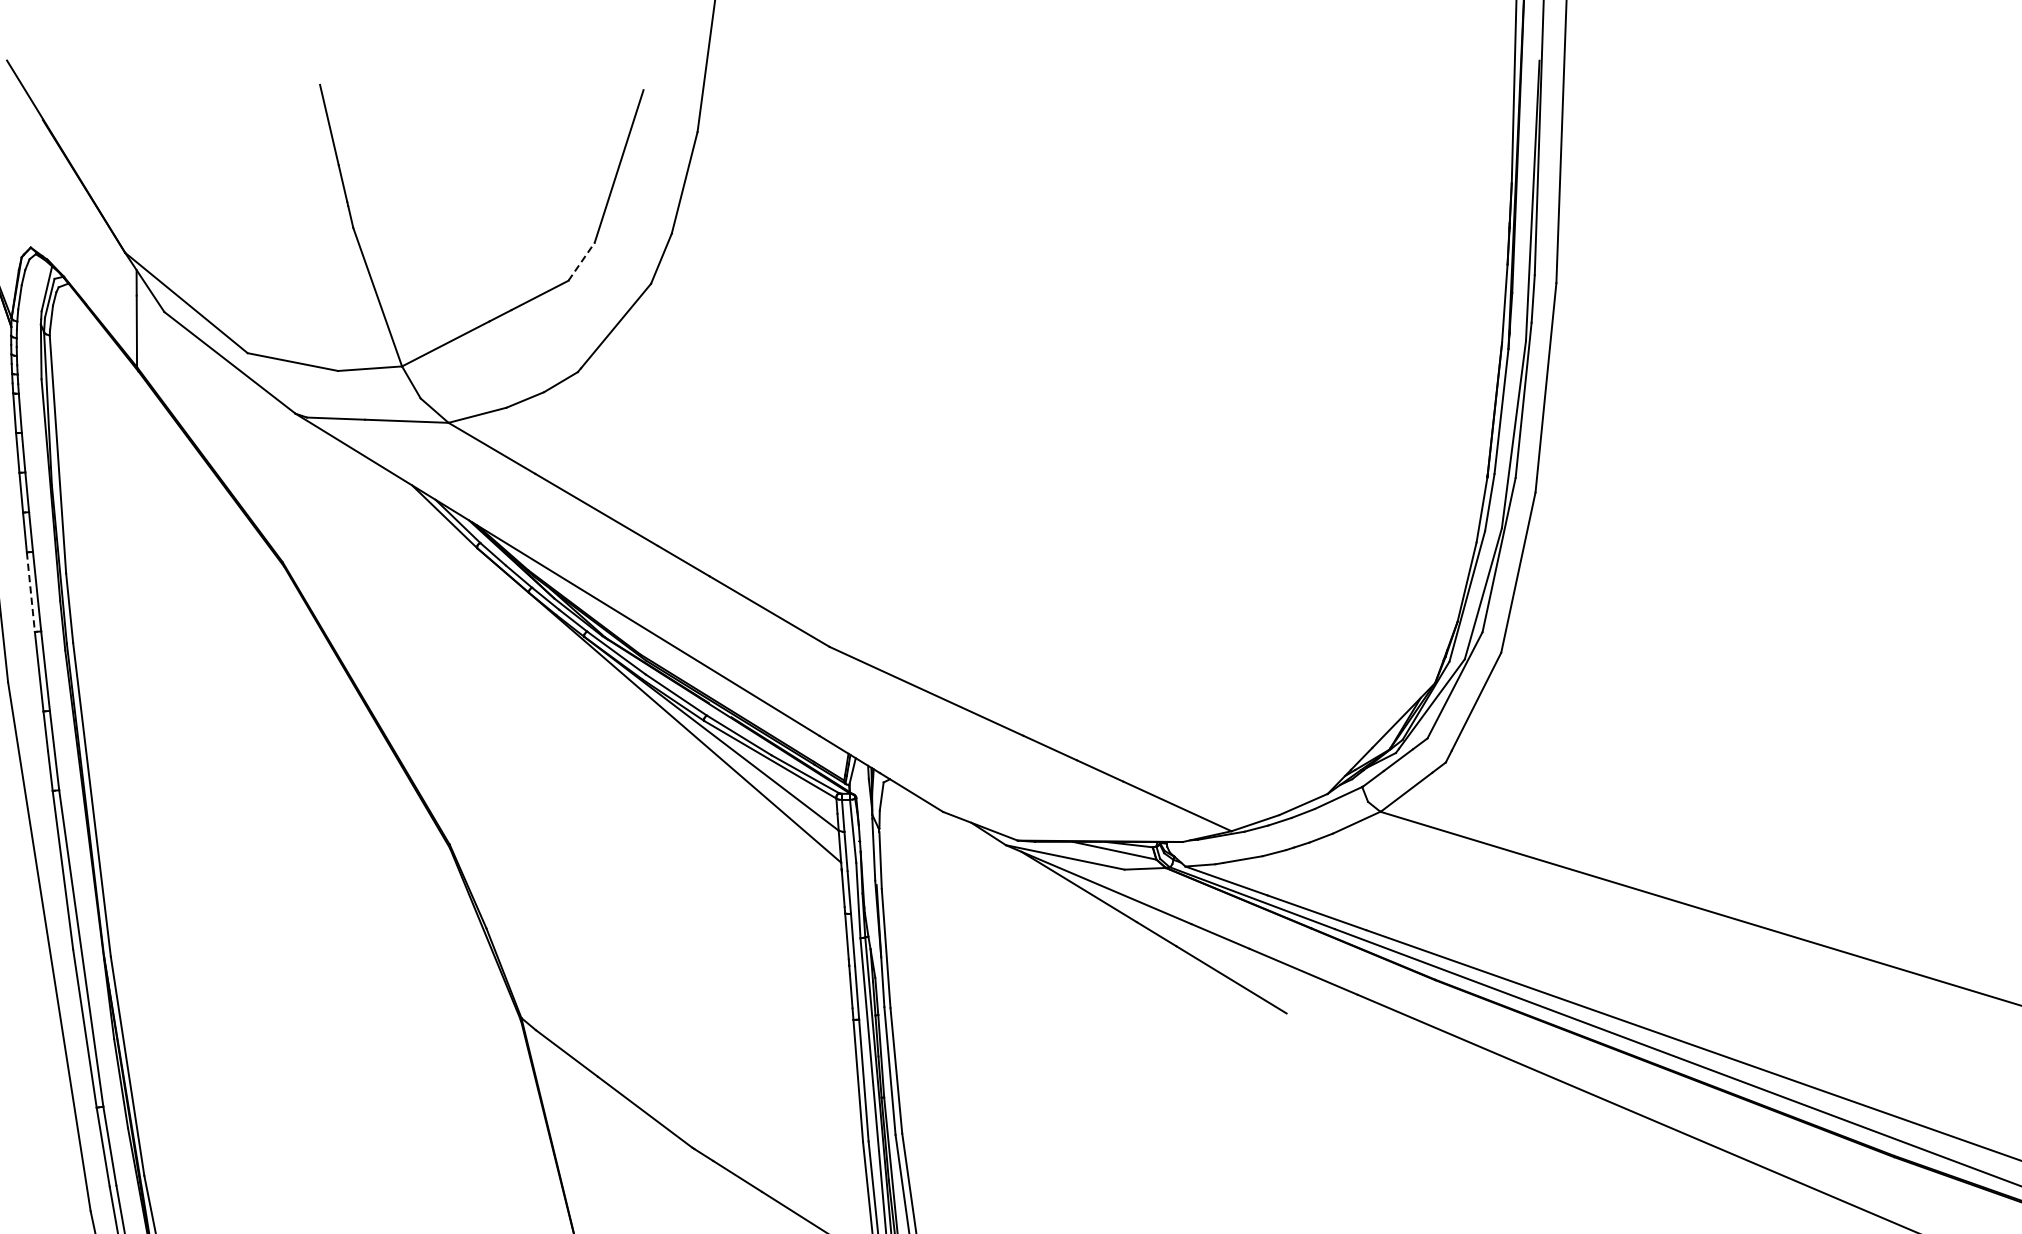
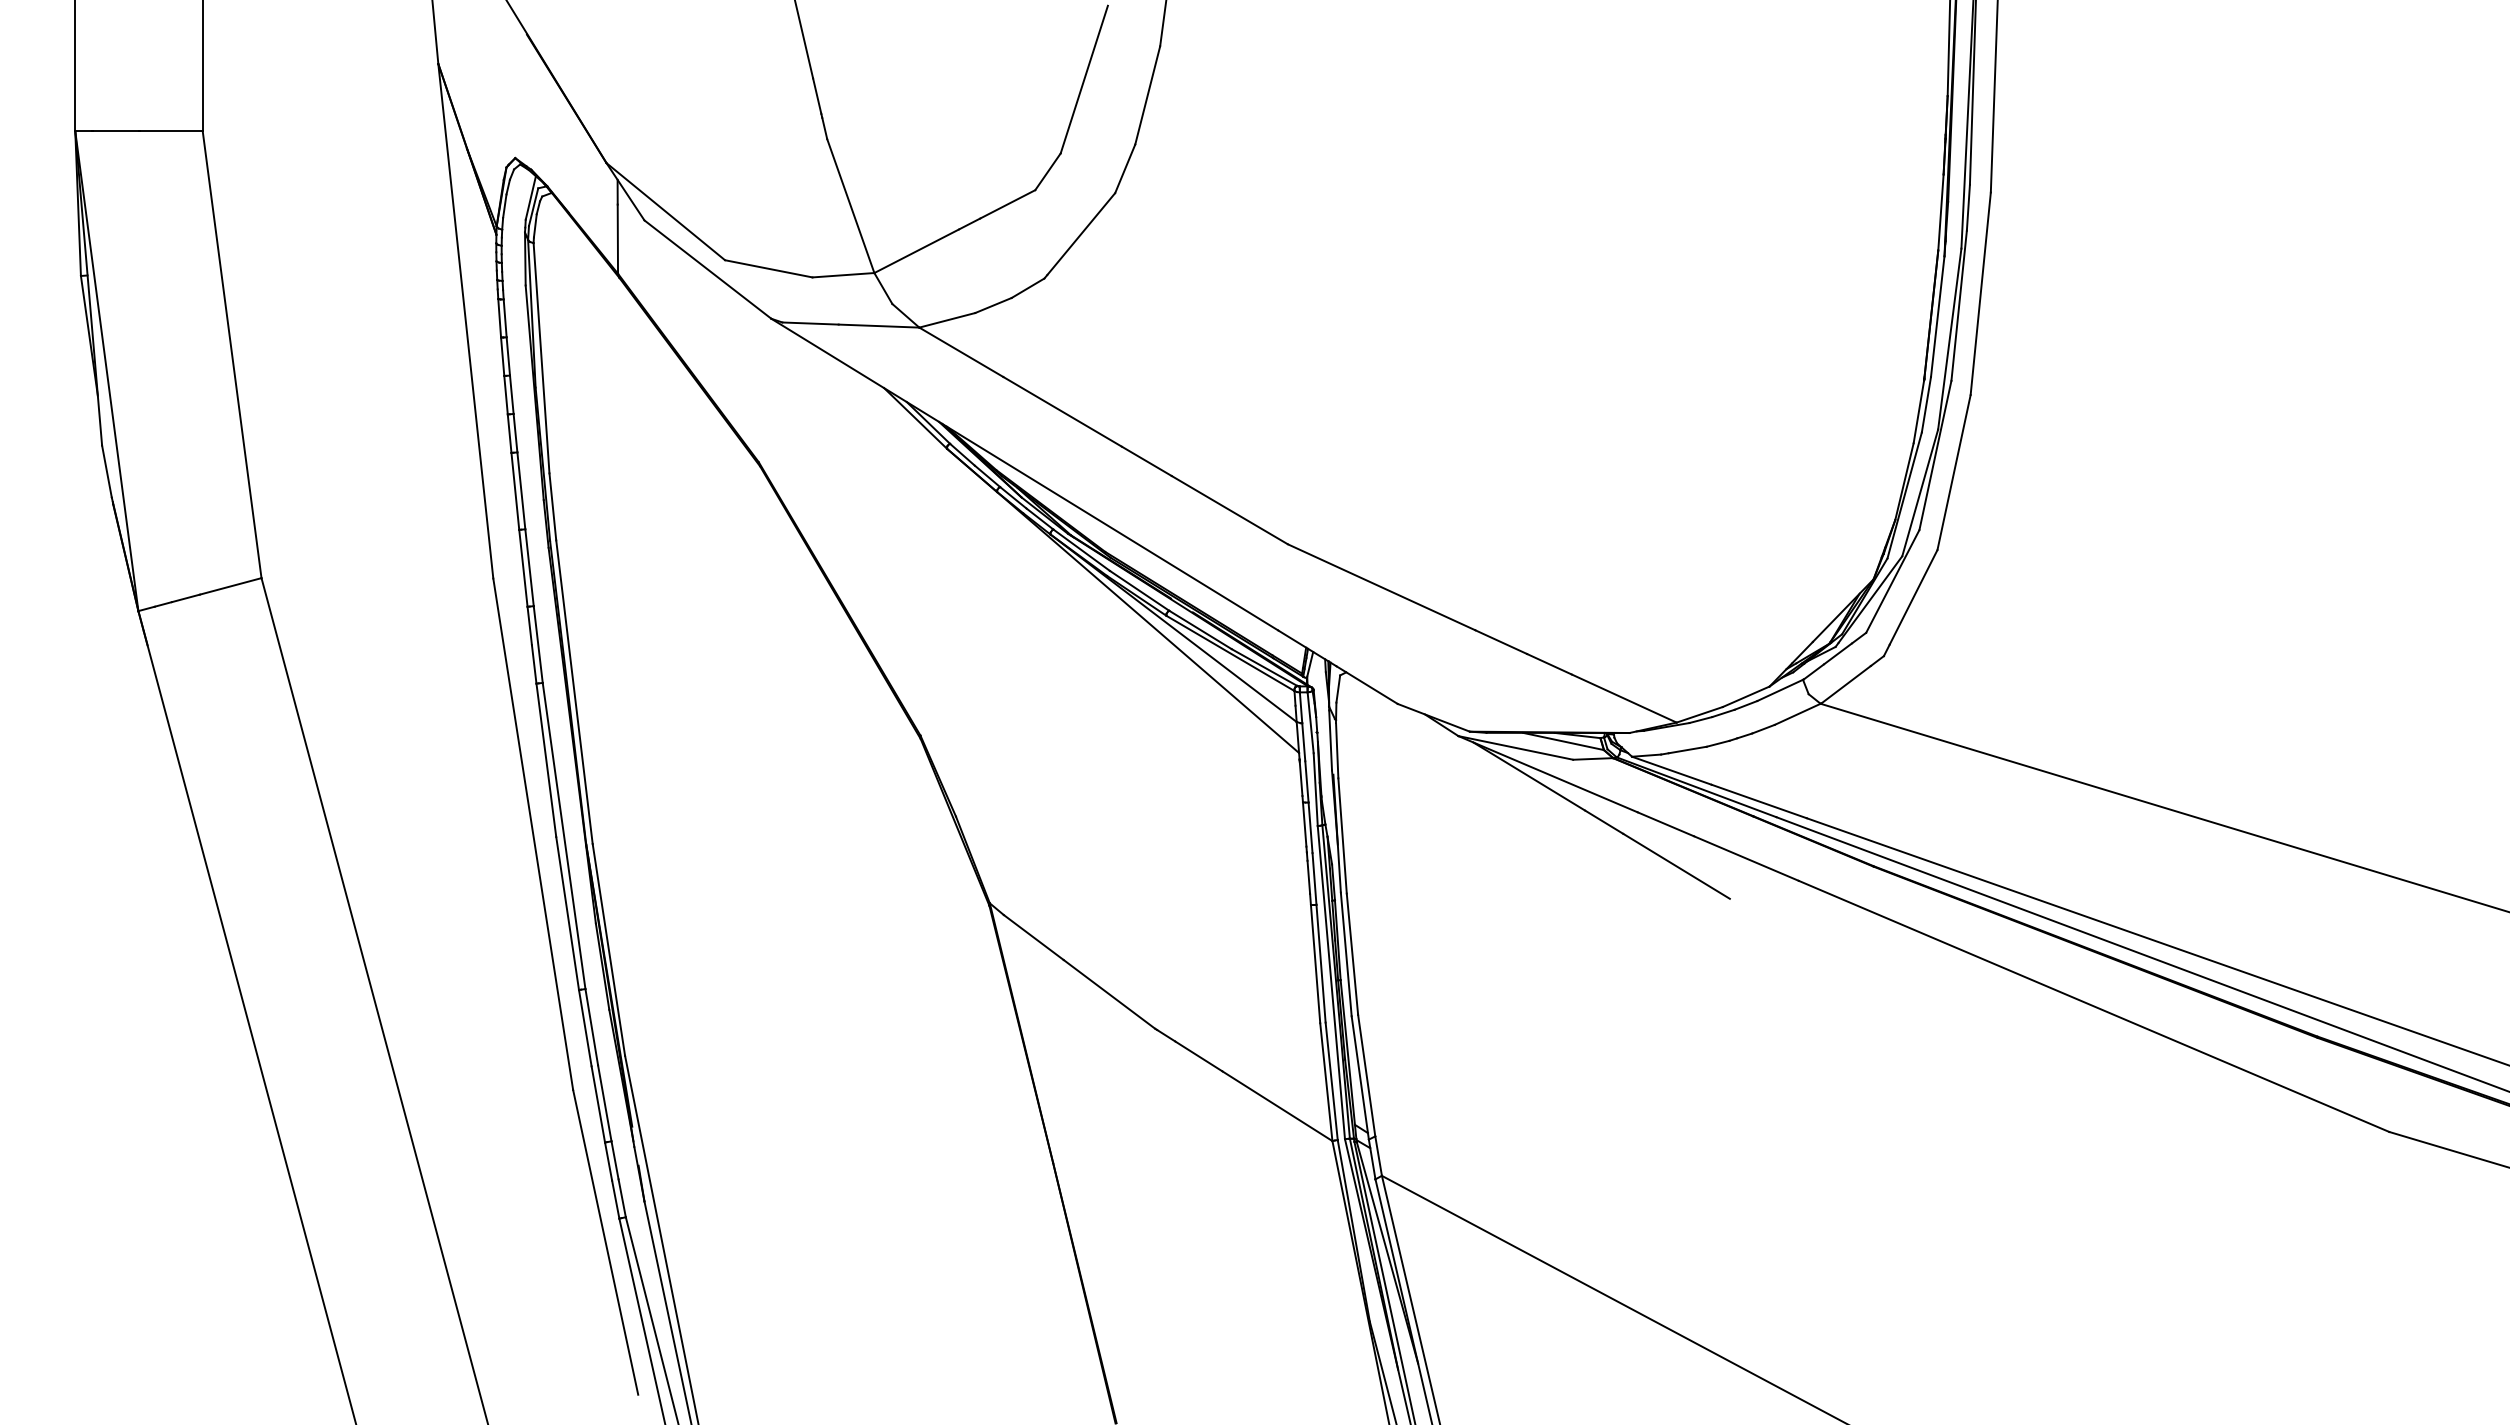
line: (582, 261) -> (1048, 171), dashed -> solid
line: (31, 592) -> (515, 491), dashed -> solid

